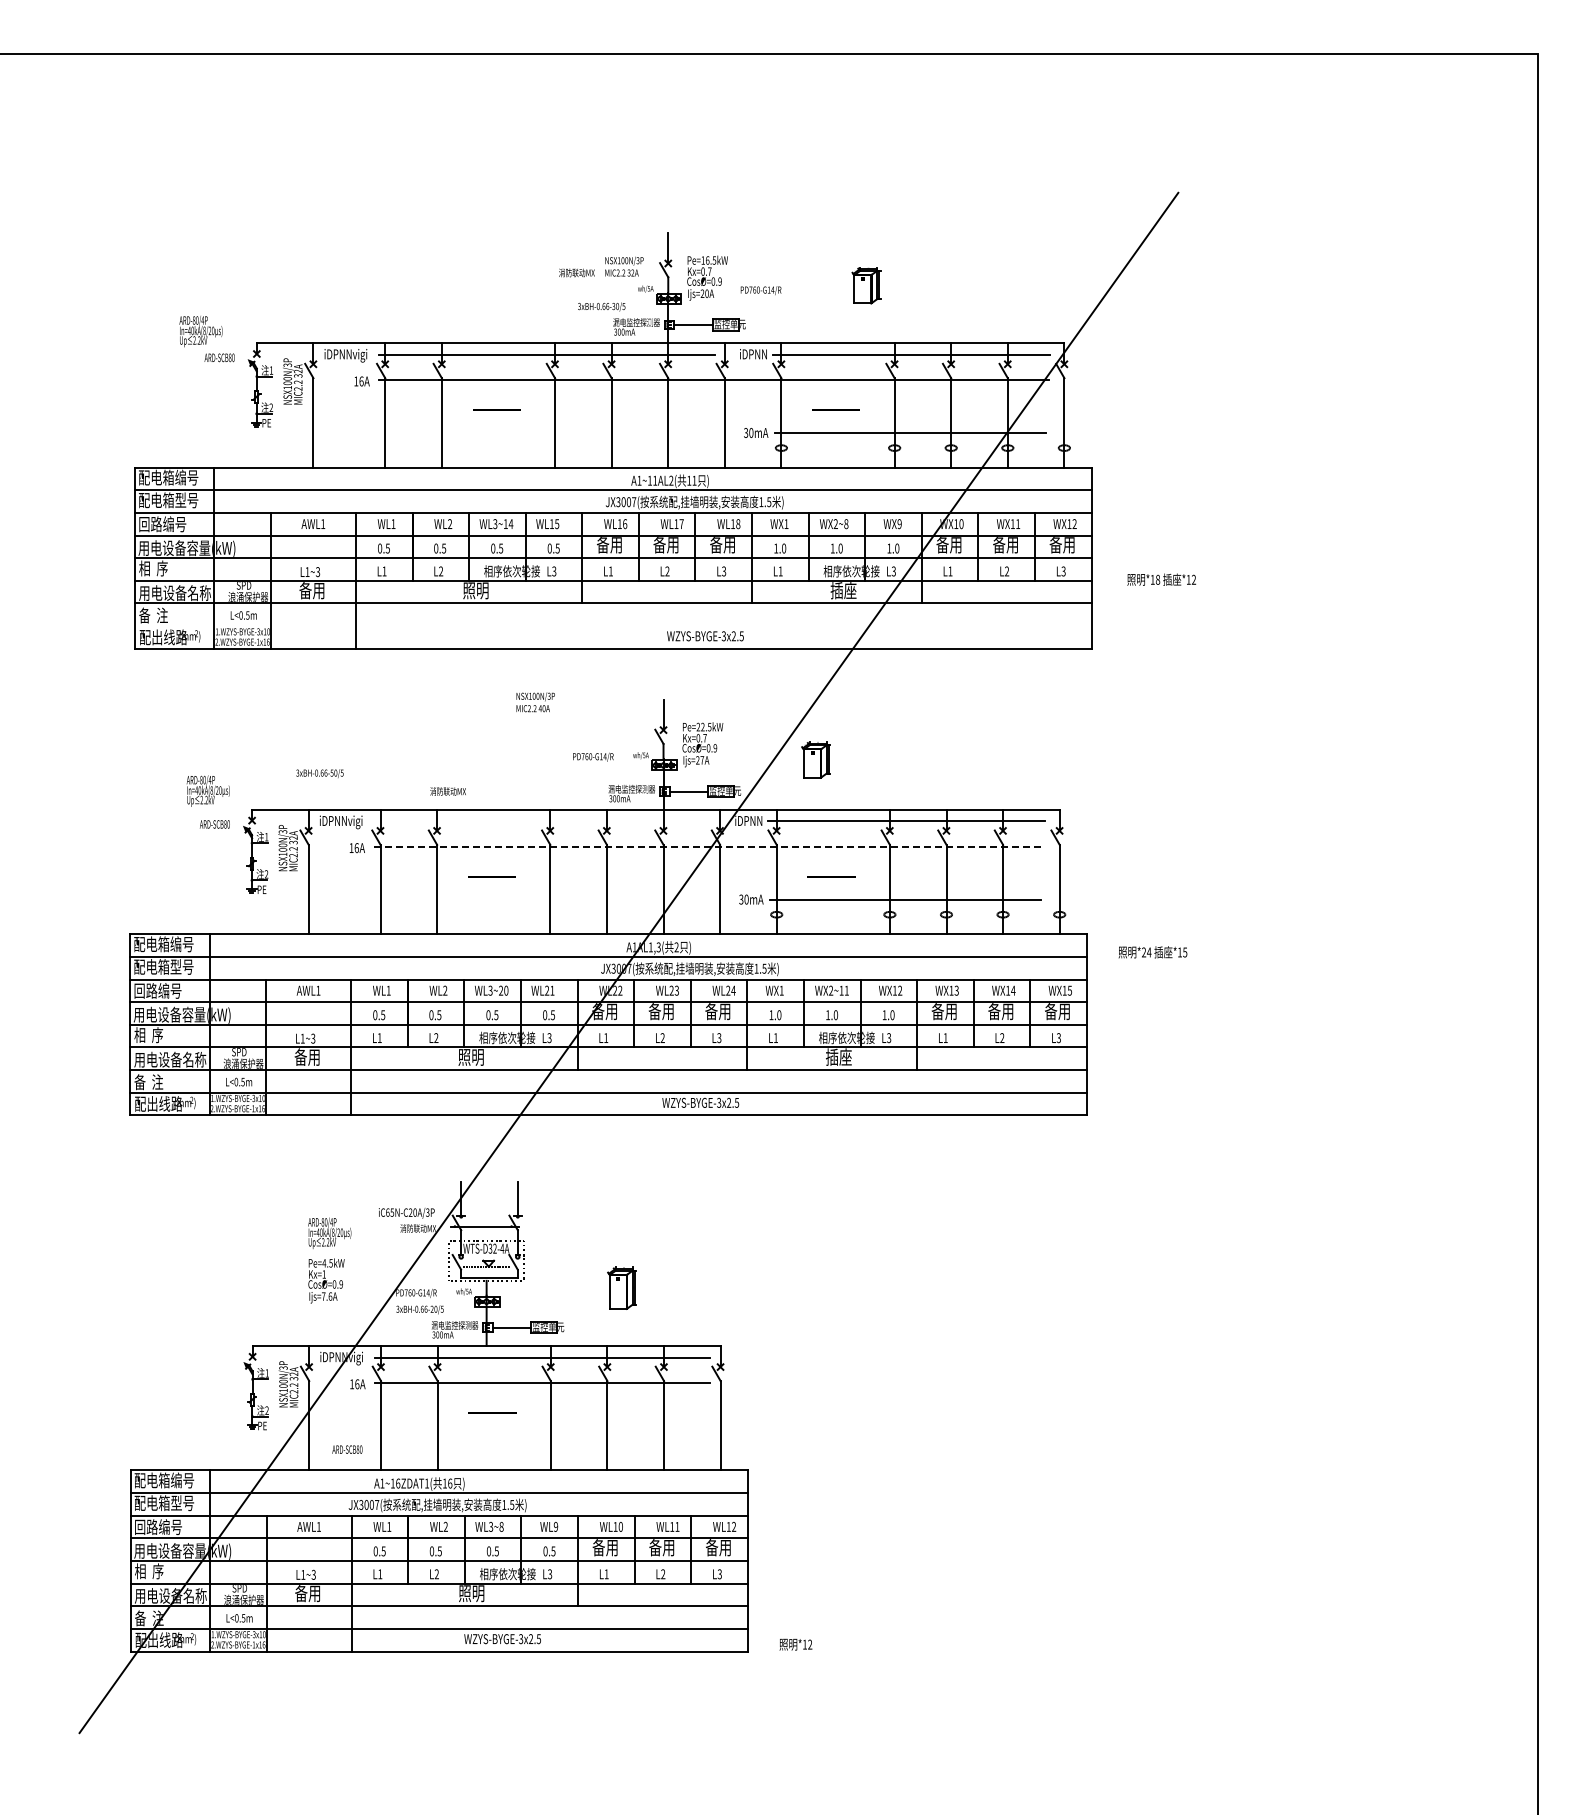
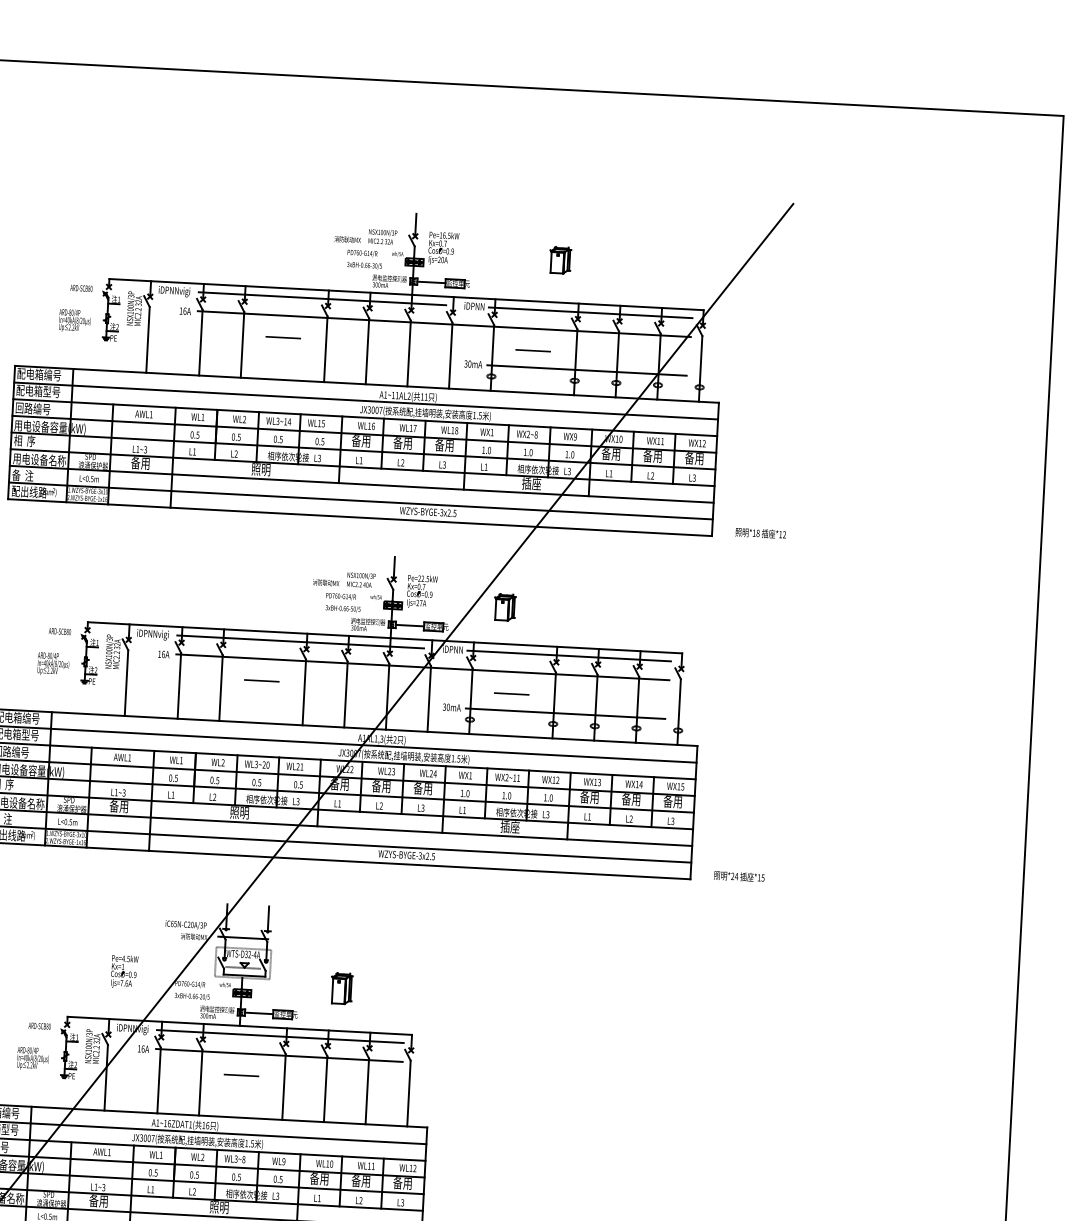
text: (760, 290) -> (362, 253), moved
text: (200, 331) -> (74, 320), moved
text: (1161, 579) -> (760, 533), moved
line: (613, 626) -> (360, 501), added
text: (535, 702) -> (361, 580), moved
text: (319, 773) -> (342, 608), moved
text: (207, 790) -> (52, 663), moved
text: (447, 791) -> (325, 582), moved
line: (541, 821) -> (300, 642), added
line: (709, 847) -> (423, 667), dashed -> solid
text: (1152, 952) -> (738, 876), moved
text: (329, 1232) -> (32, 1058), moved
text: (347, 1449) -> (39, 1026), moved

